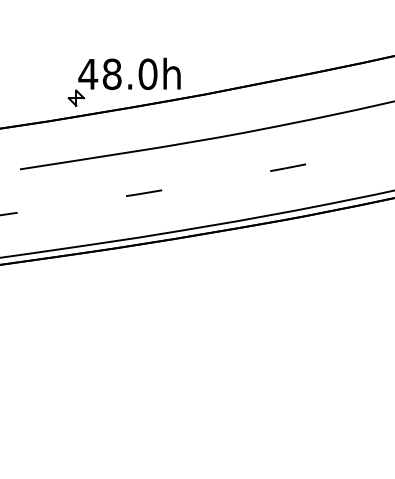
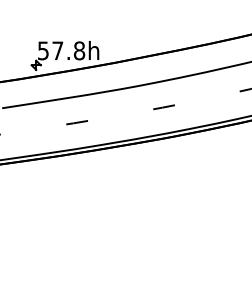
text: (118, 73) -> (61, 50), 48.0h -> 57.8h

